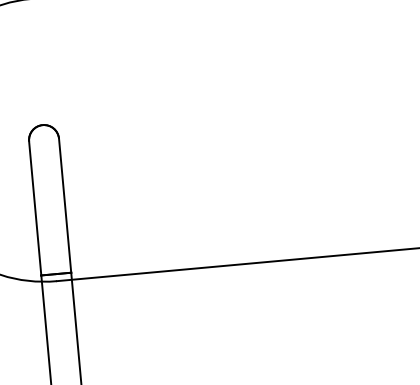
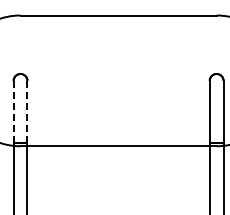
line: (65, 204) -> (27, 111), solid -> dashed
line: (35, 209) -> (13, 112), solid -> dashed

